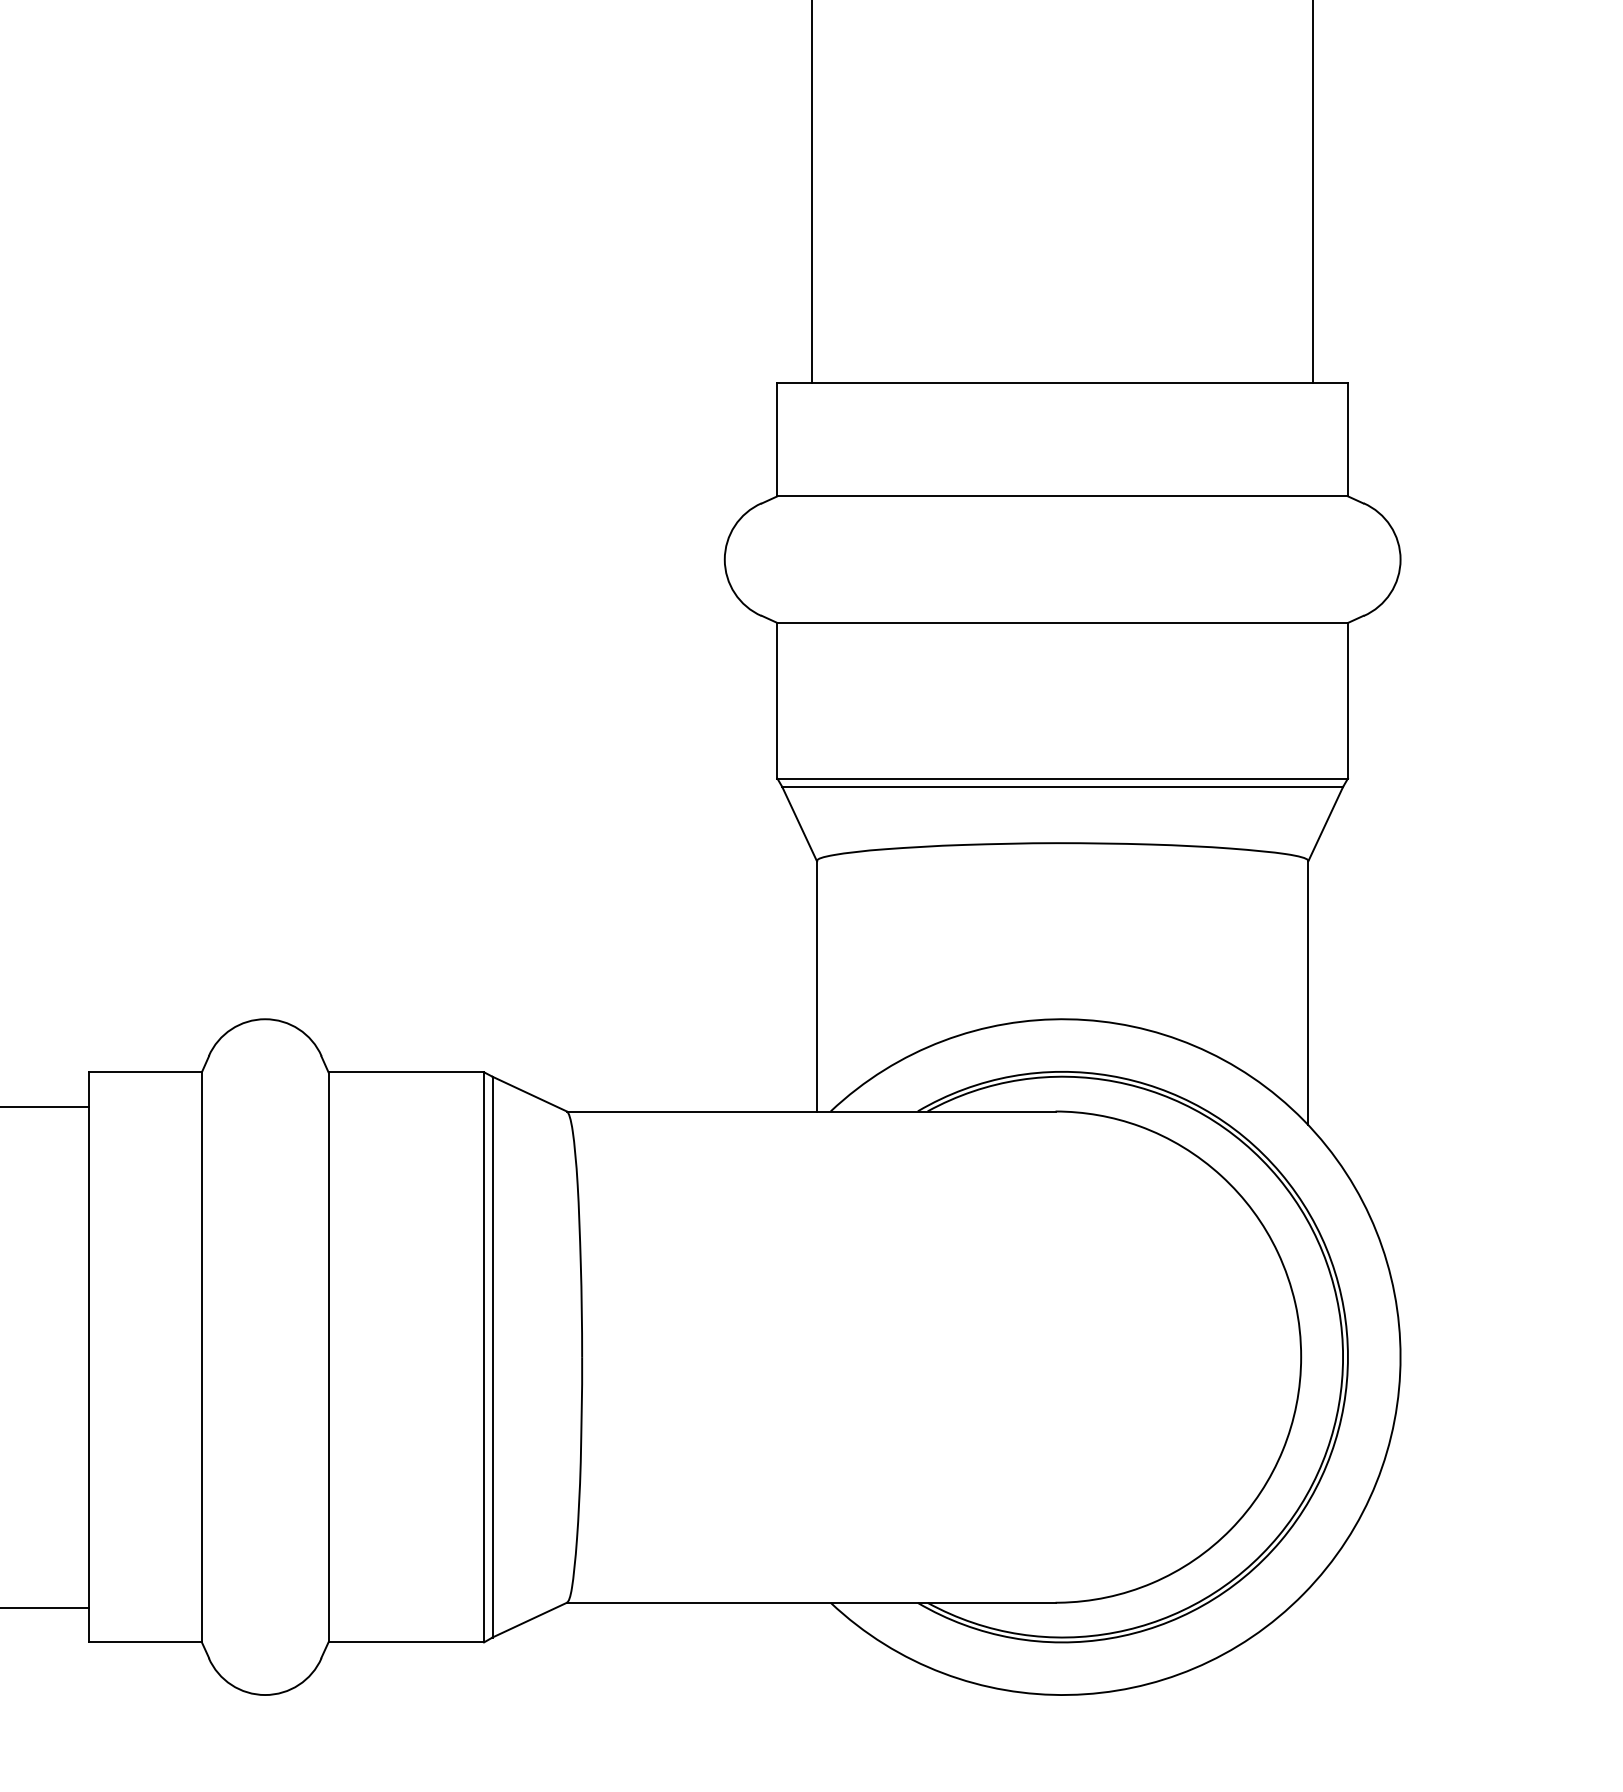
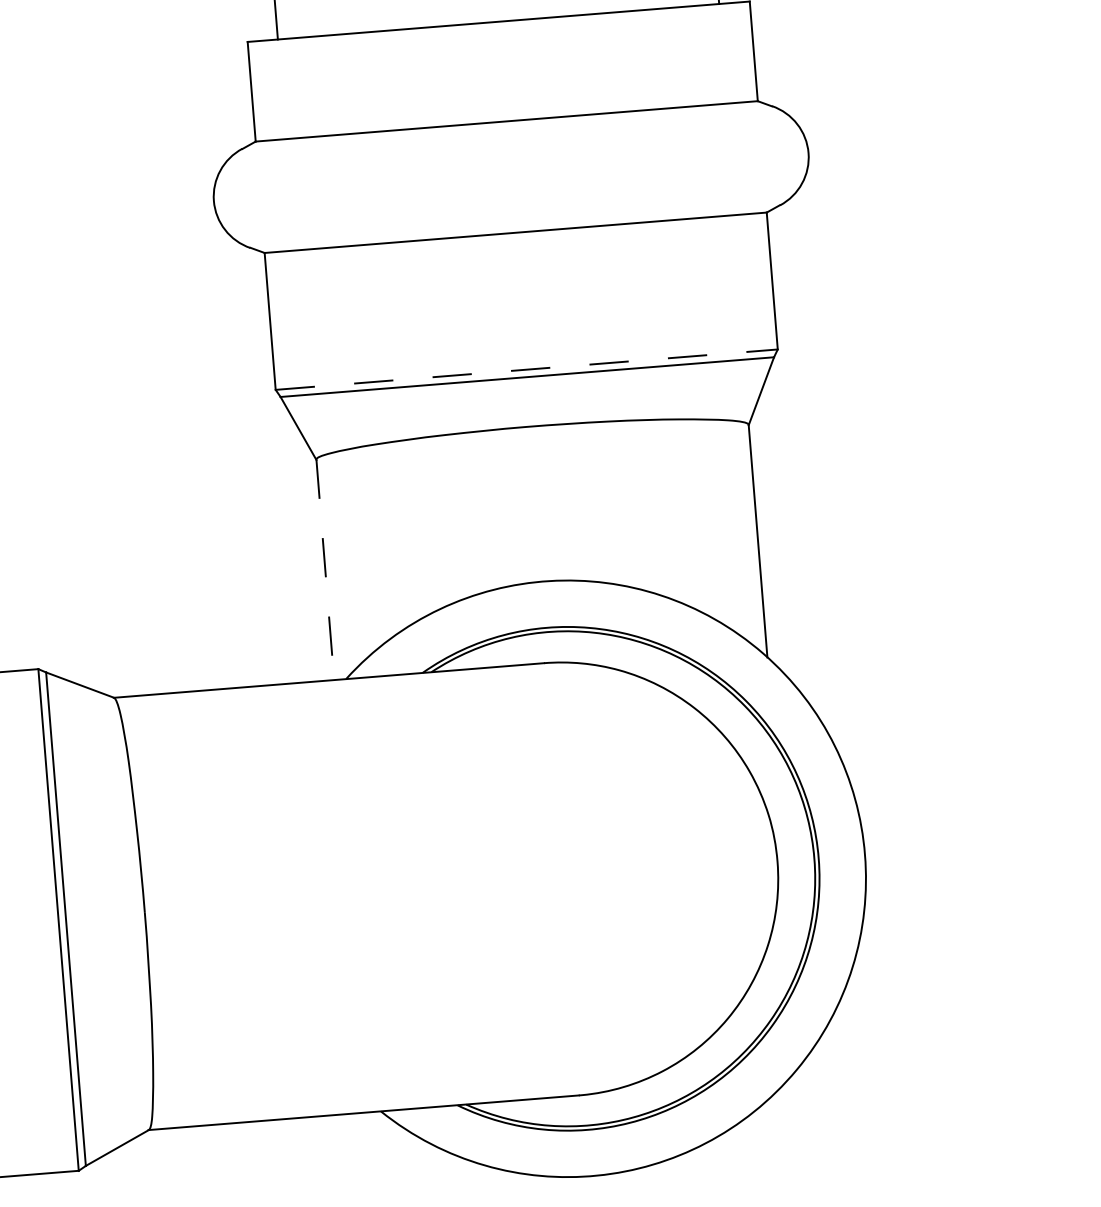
line: (1063, 778) -> (527, 369), solid -> dashed
line: (817, 986) -> (325, 570), solid -> dashed

